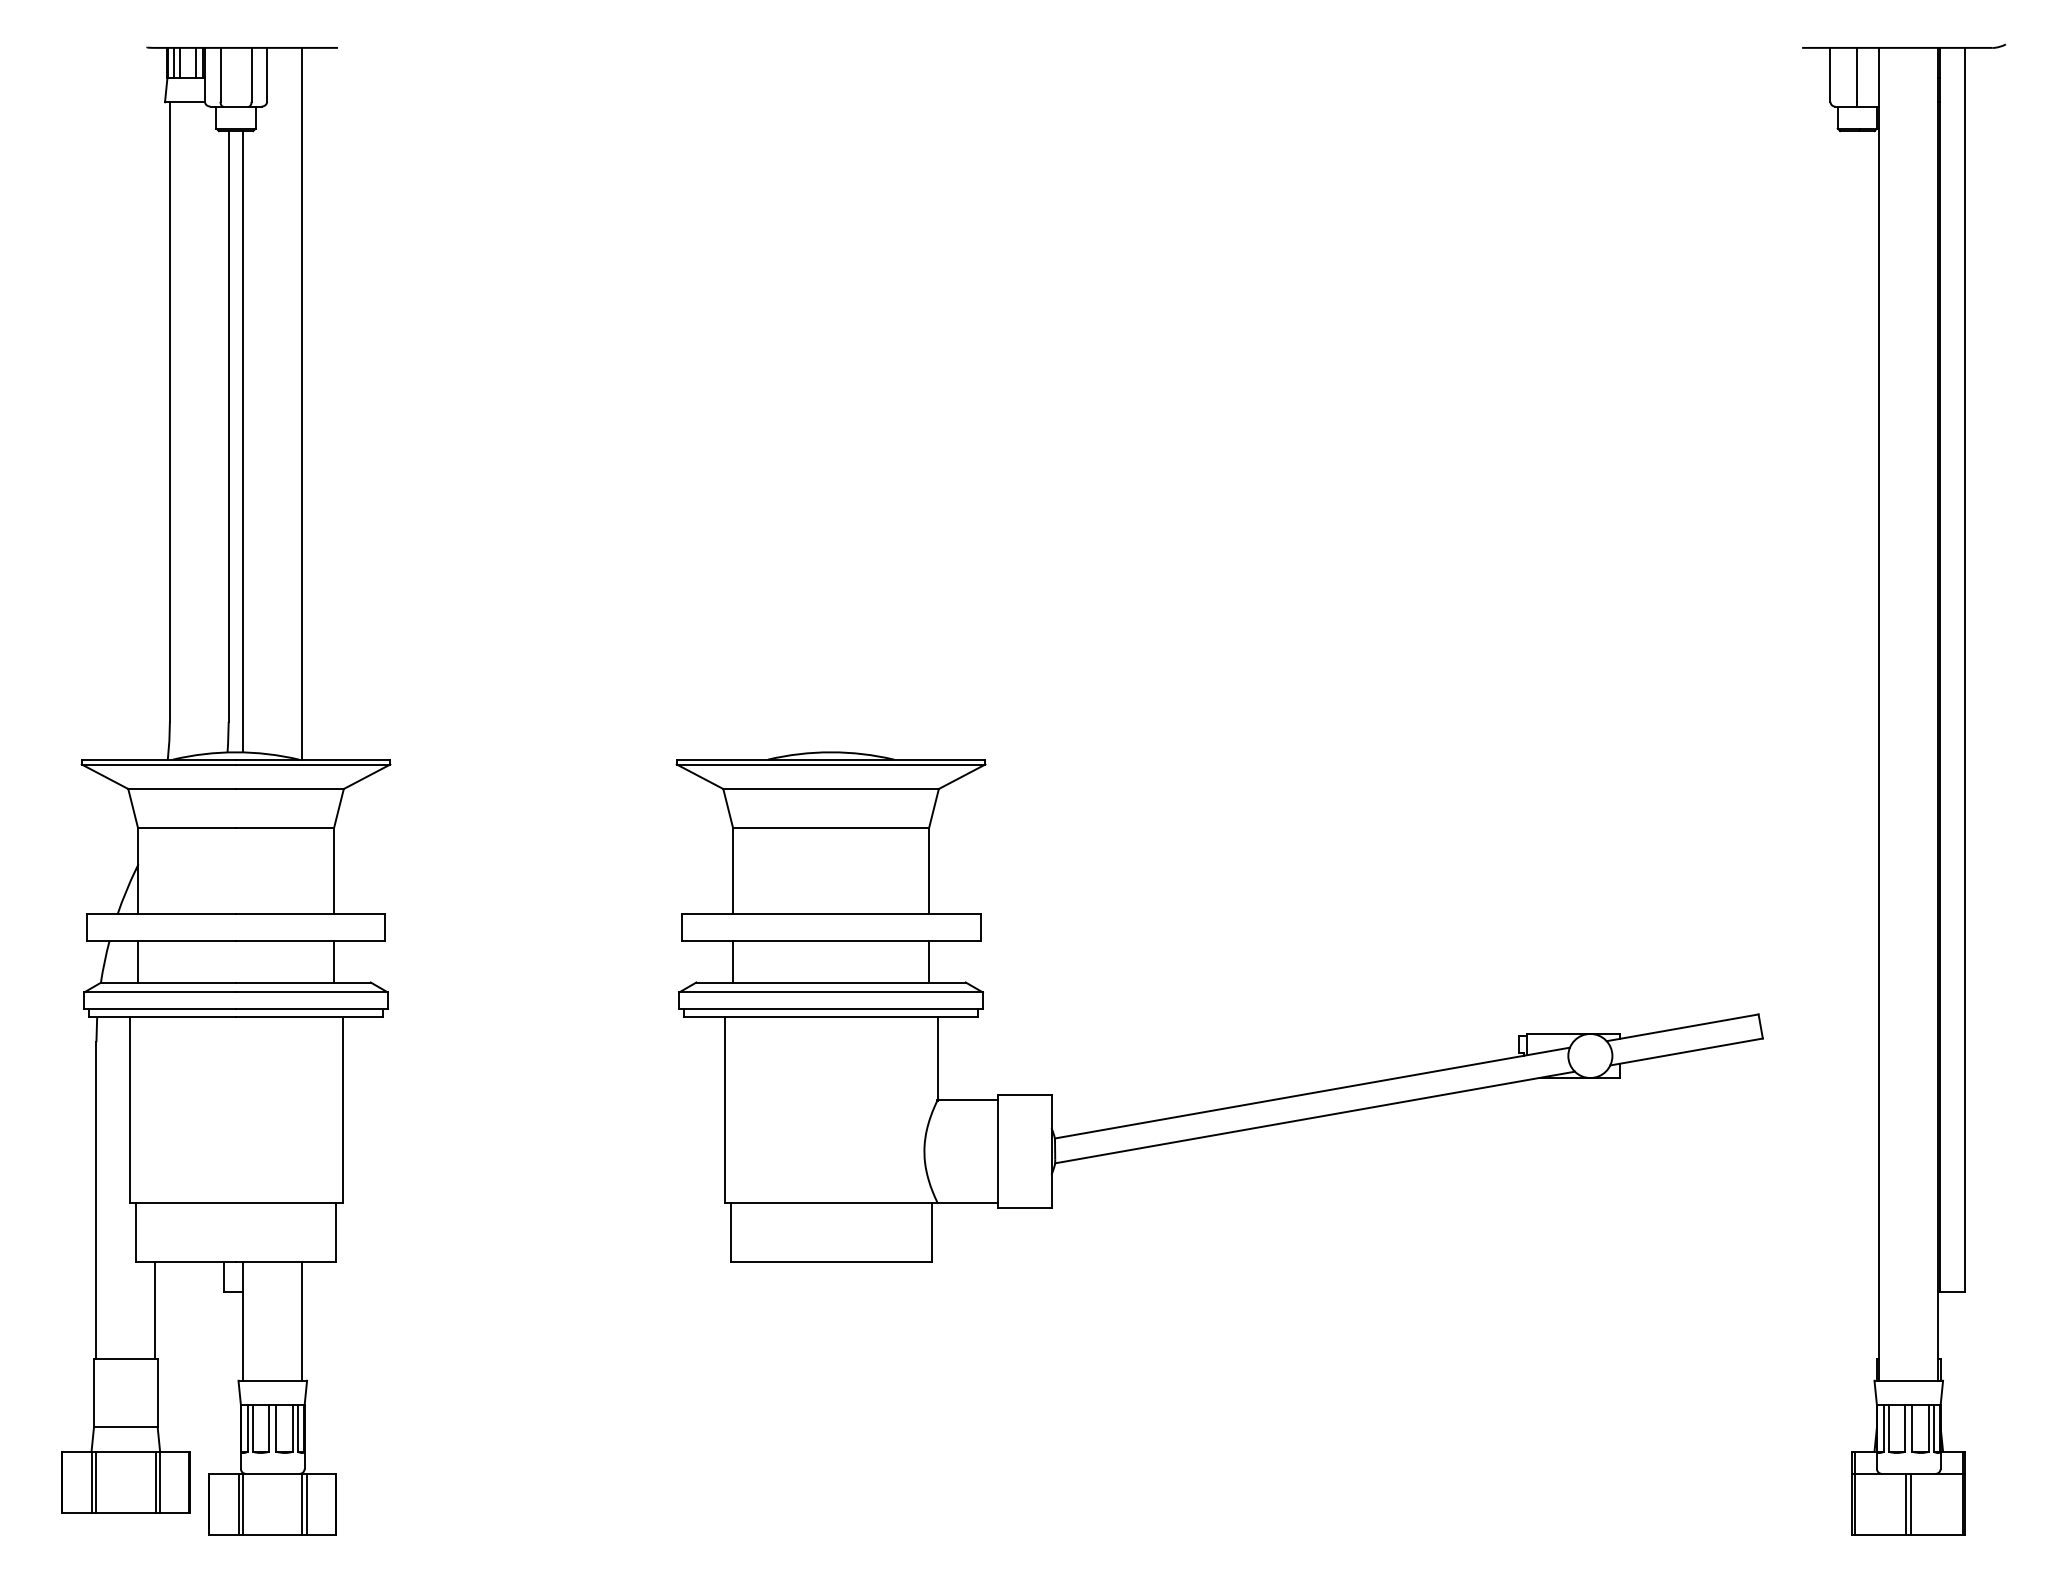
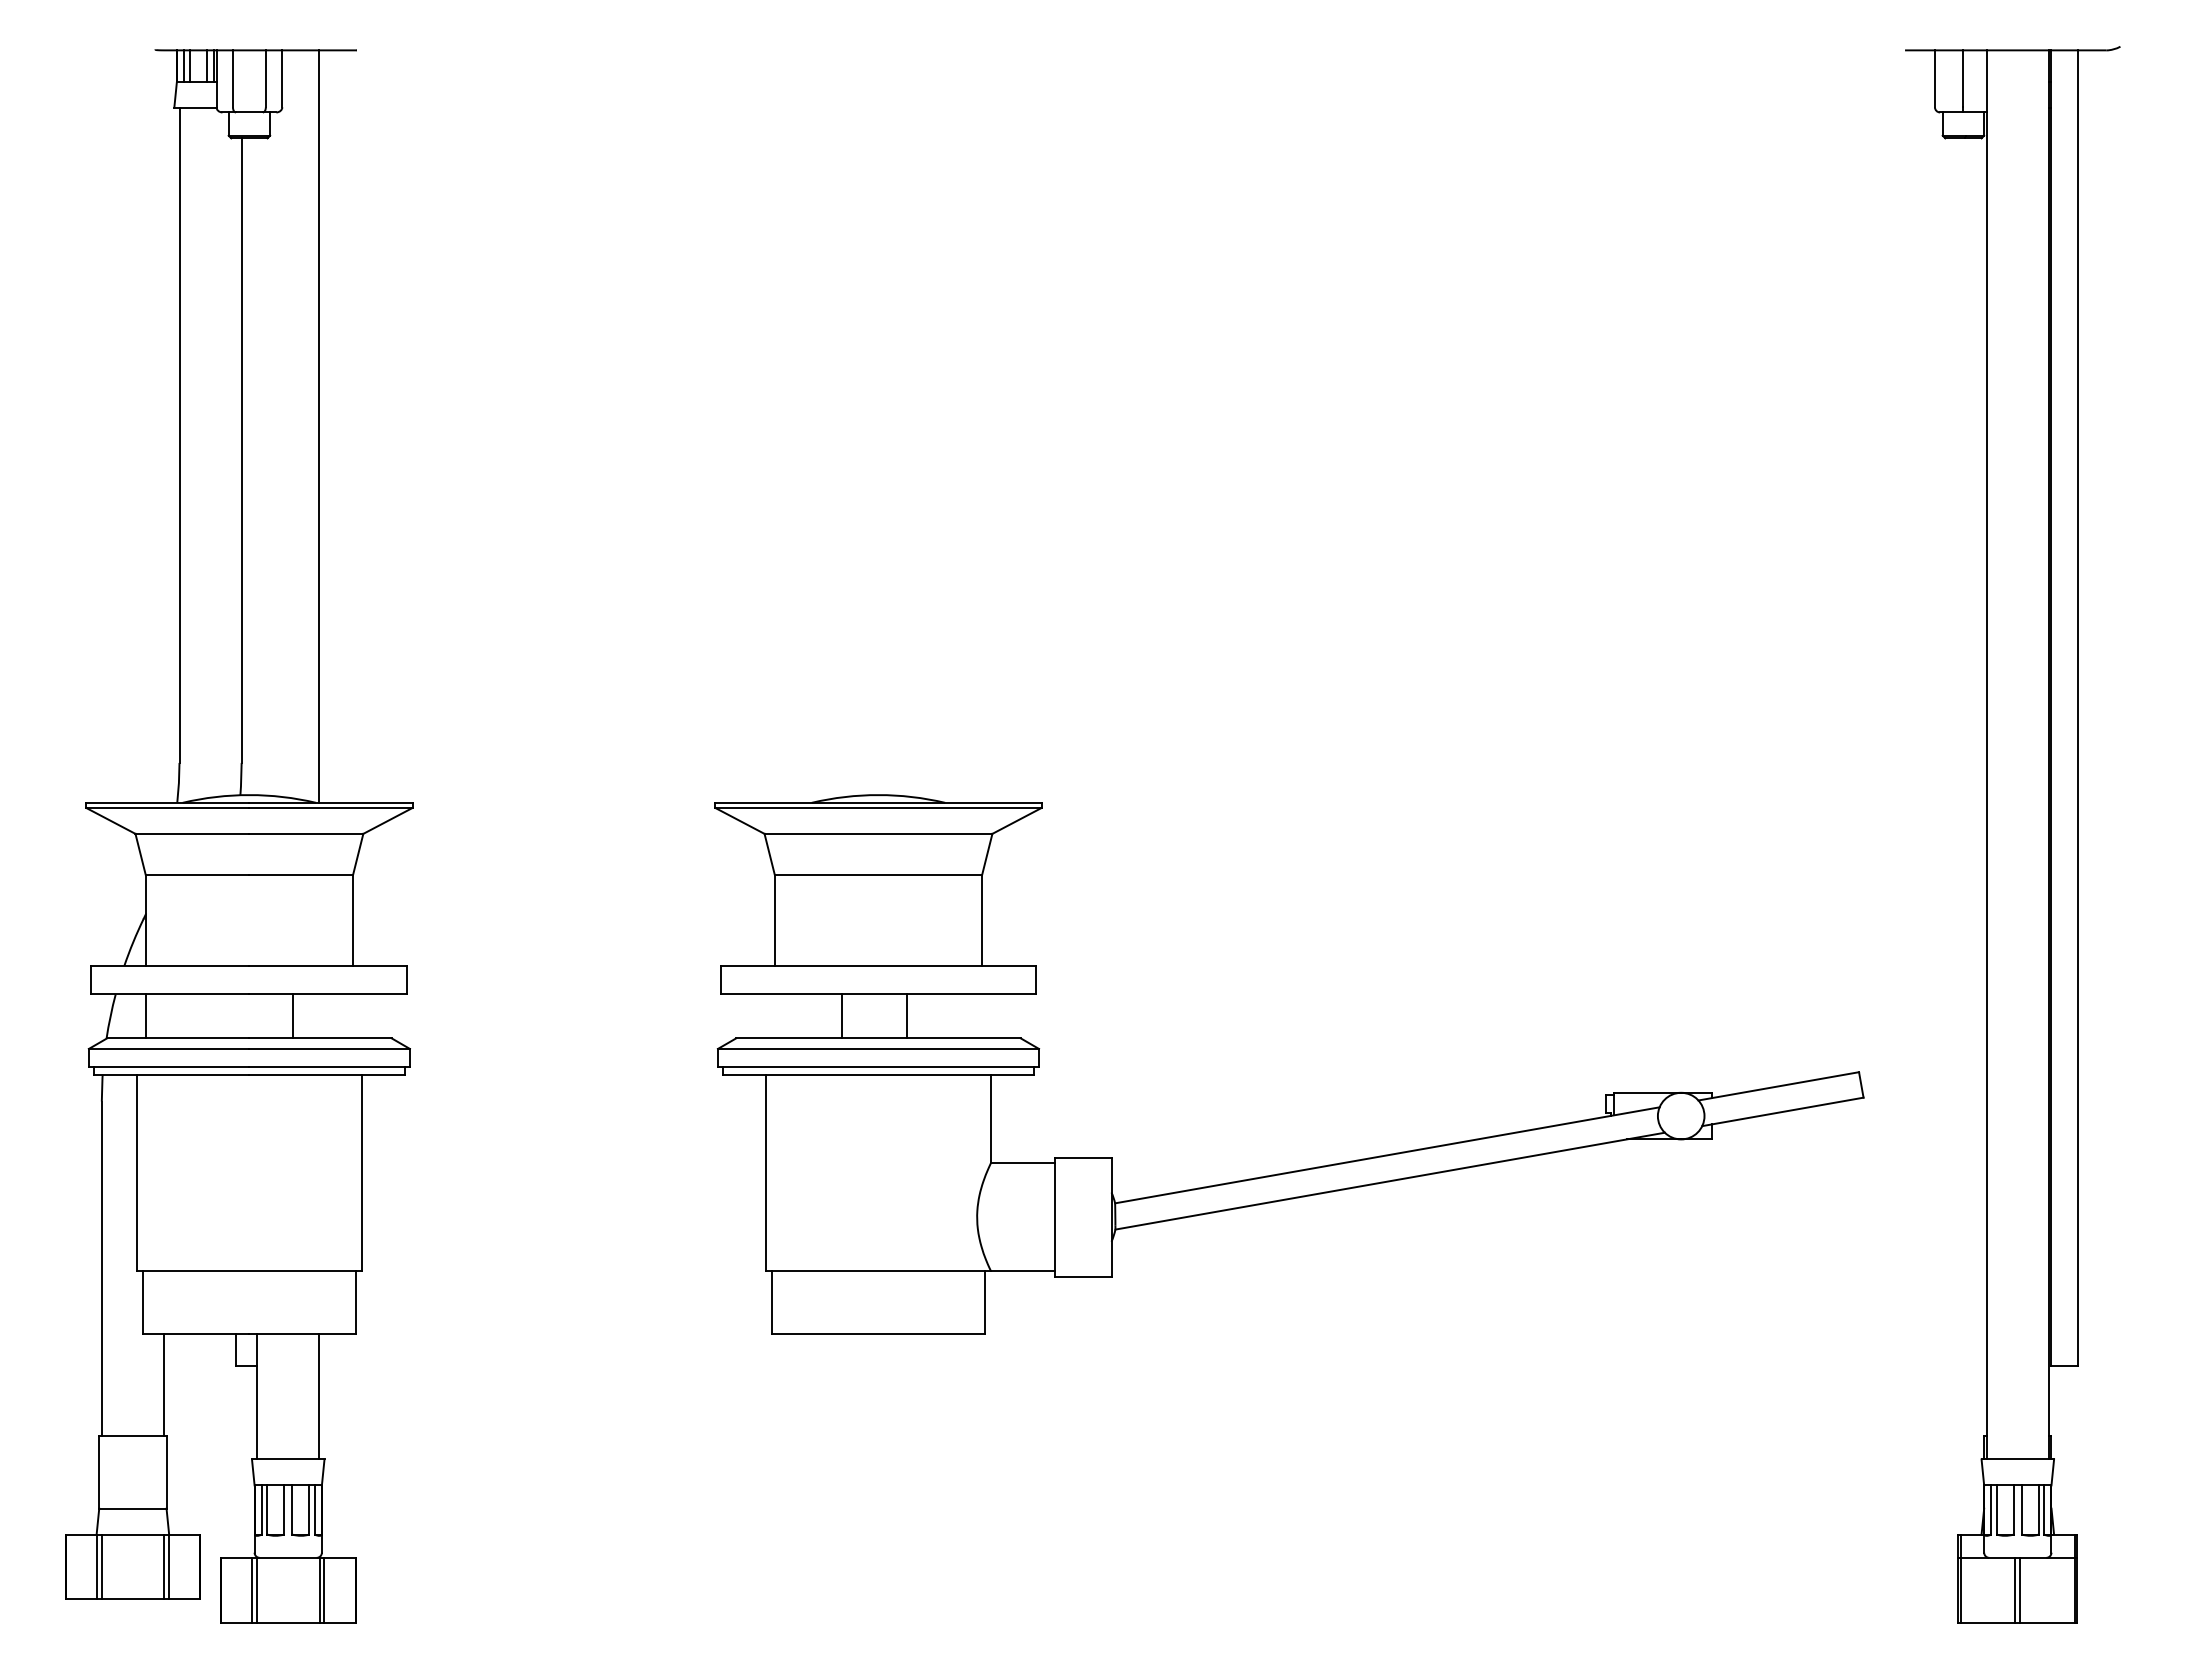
line: (243, 441) -> (257, 466), removed
line: (334, 961) -> (293, 1016), moved
line: (732, 961) -> (841, 1016), moved
line: (929, 961) -> (907, 1016), moved

